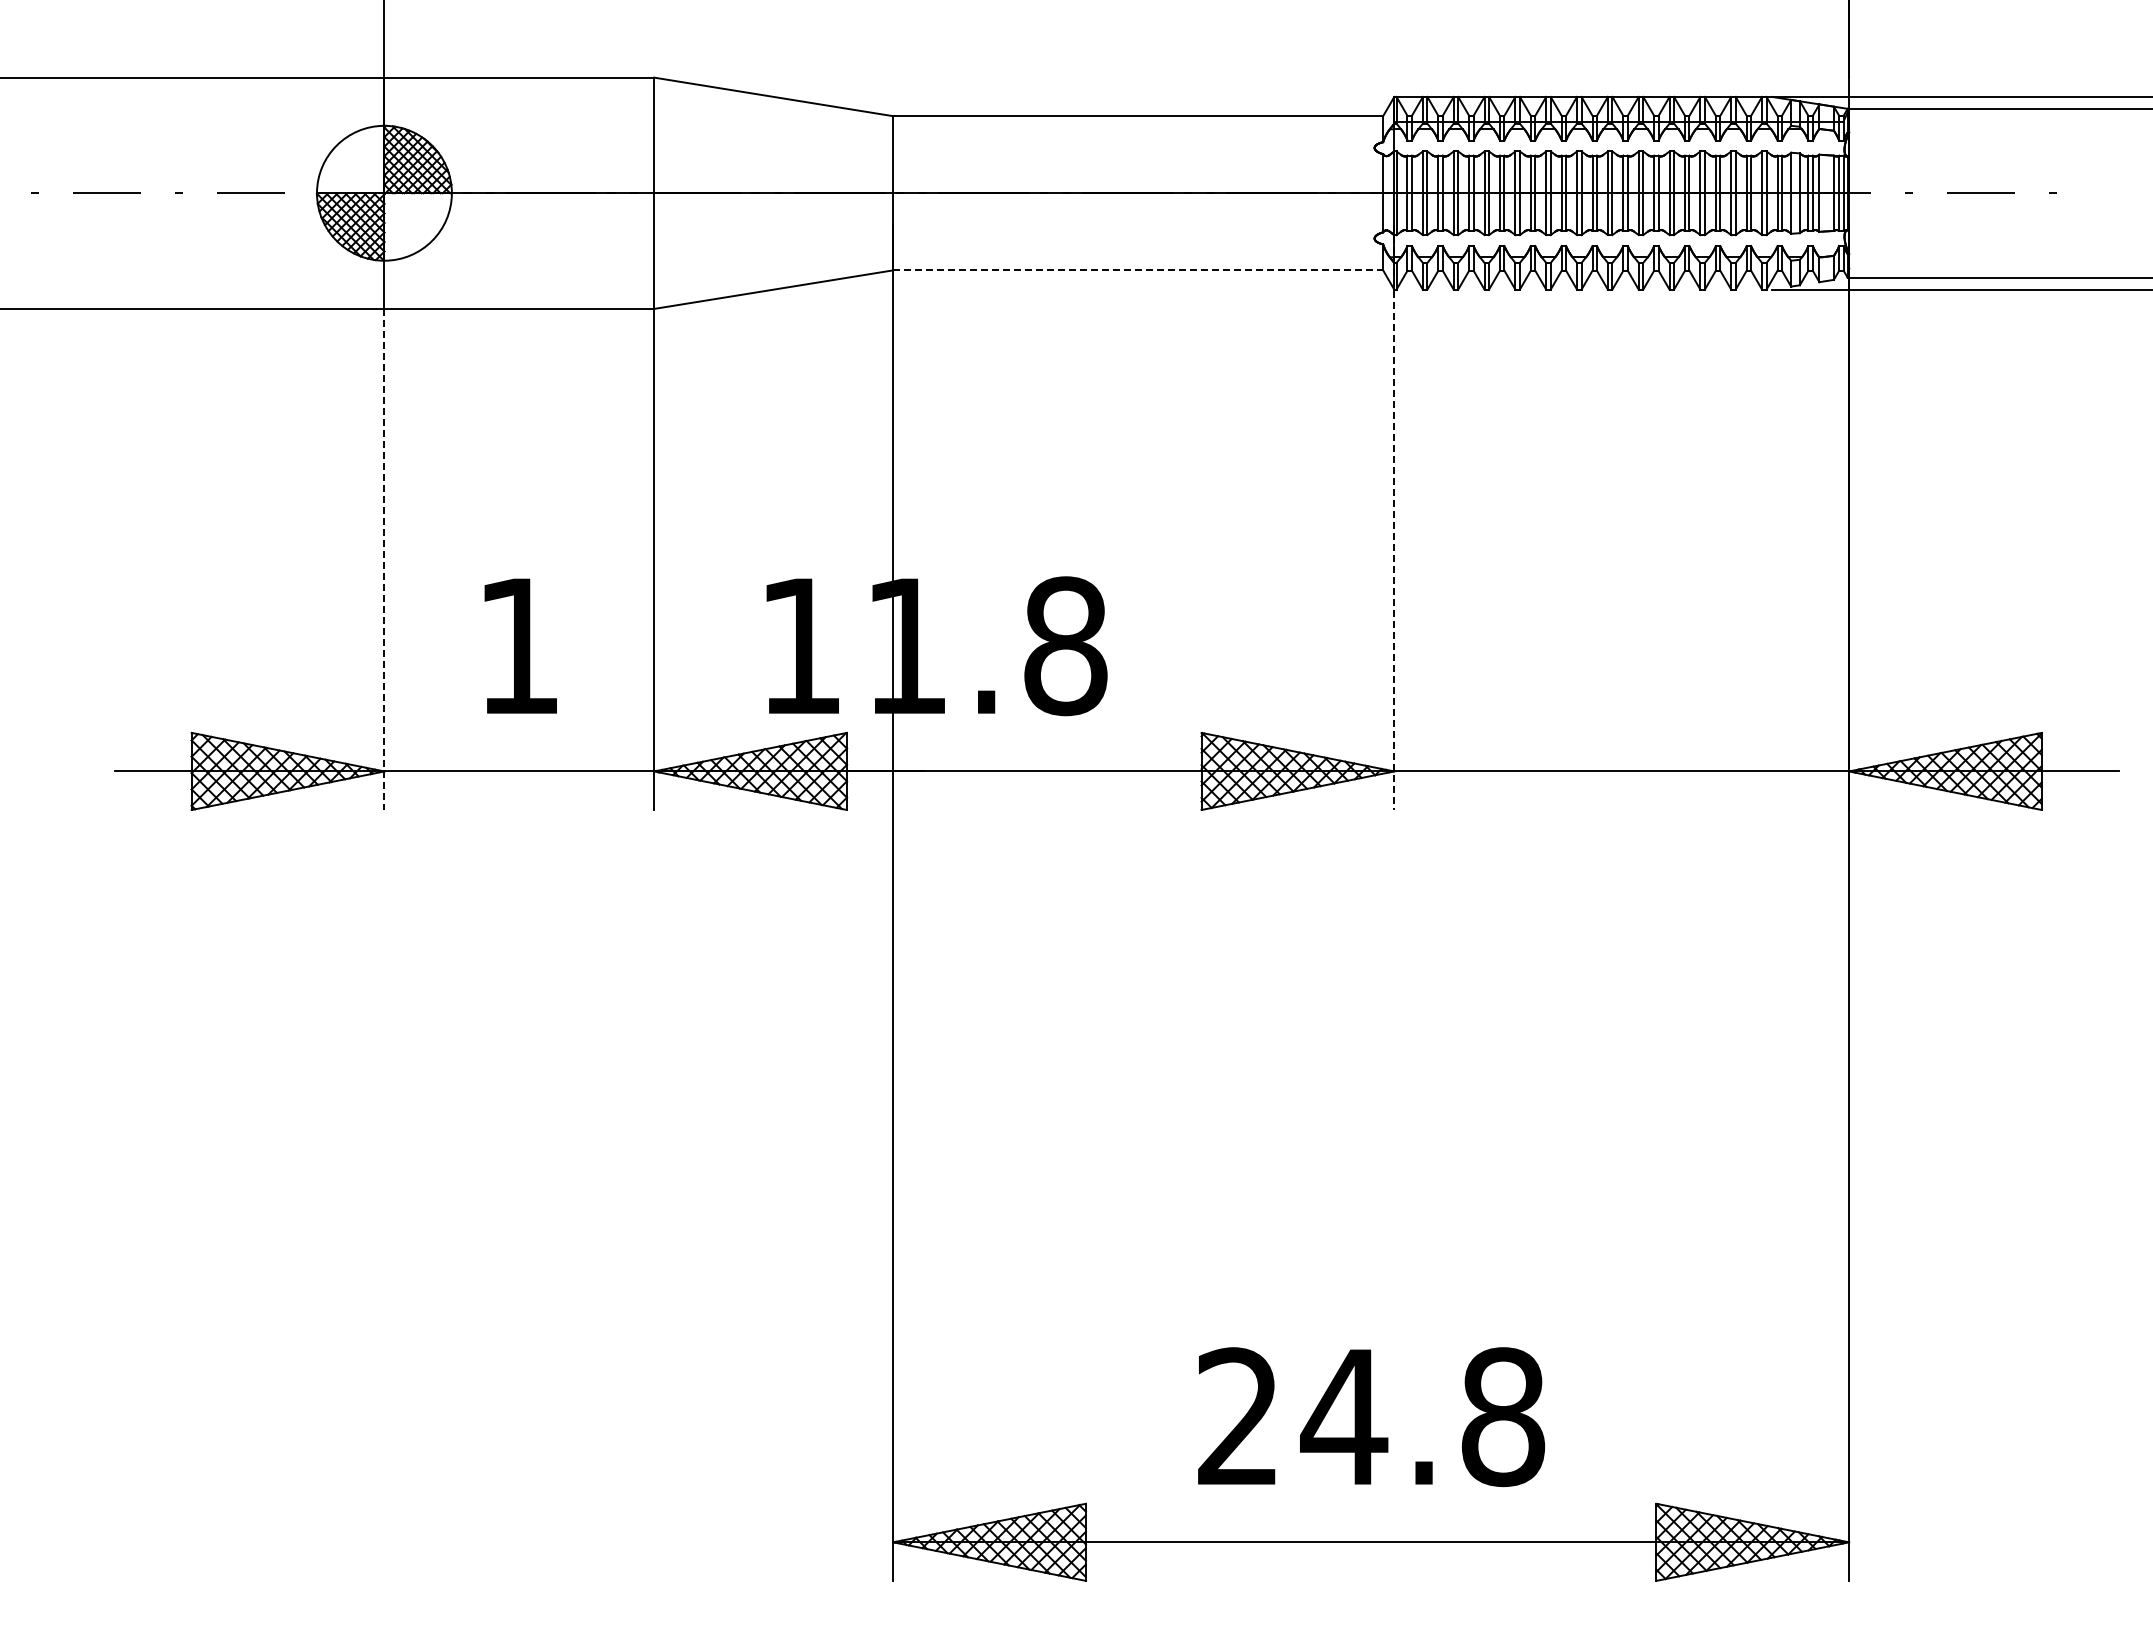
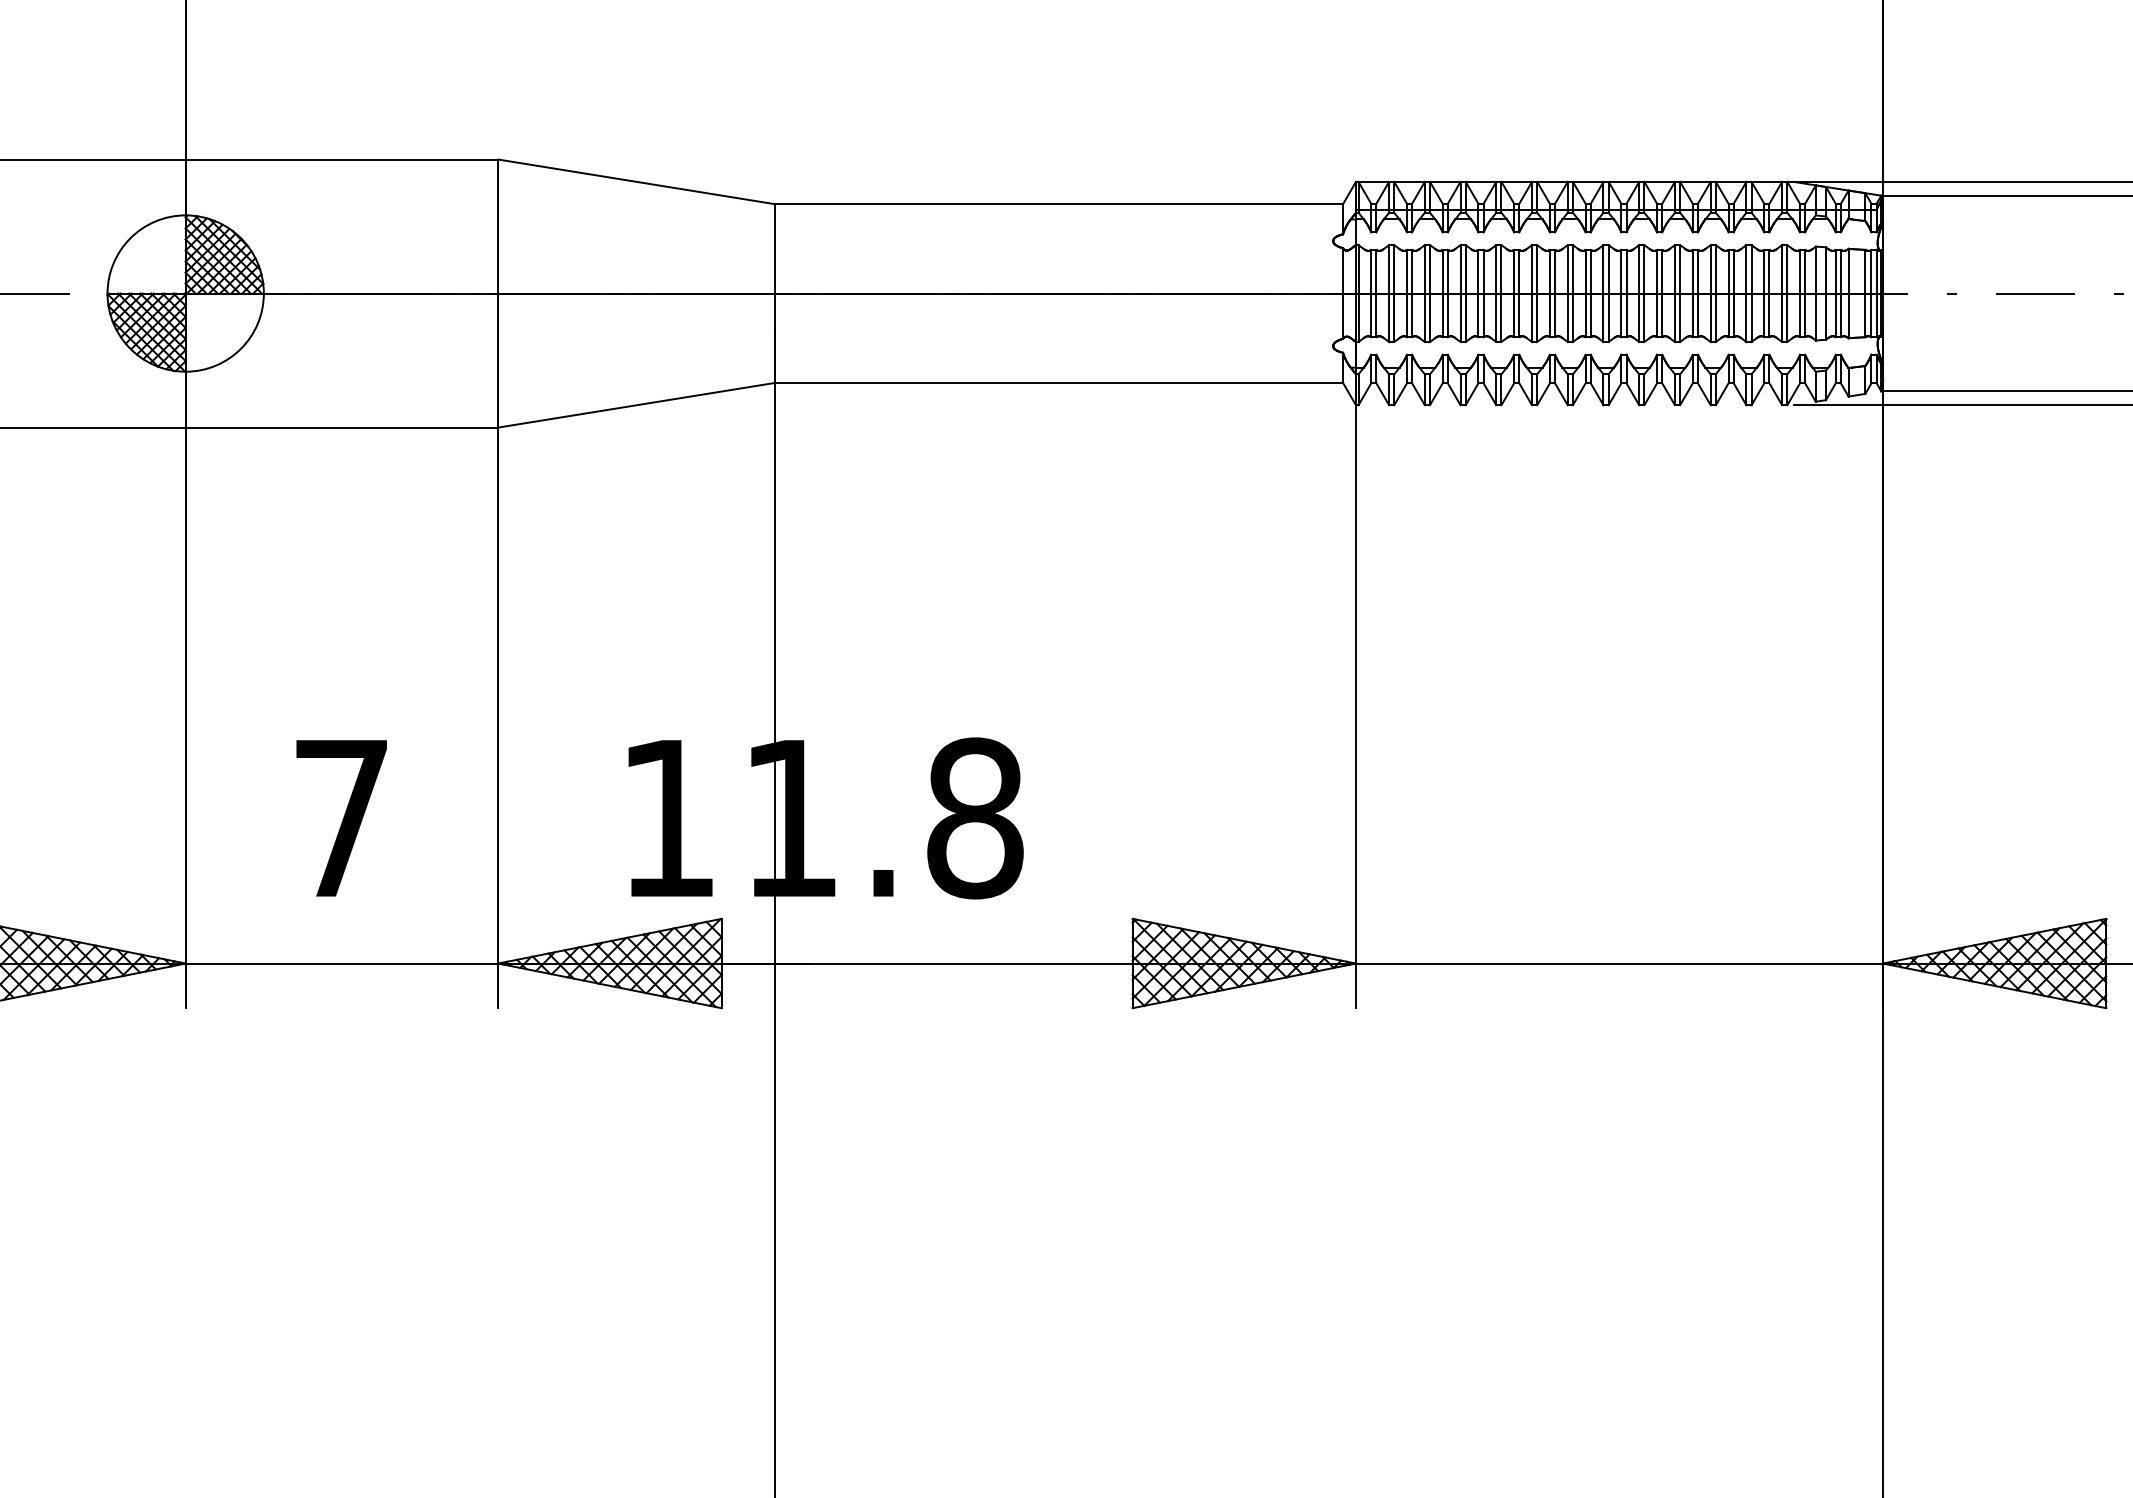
line: (1138, 270) -> (1059, 383), dashed -> solid
line: (1394, 517) -> (1356, 669), dashed -> solid
line: (384, 559) -> (185, 717), dashed -> solid
text: (519, 645) -> (342, 817), 1 -> 7

